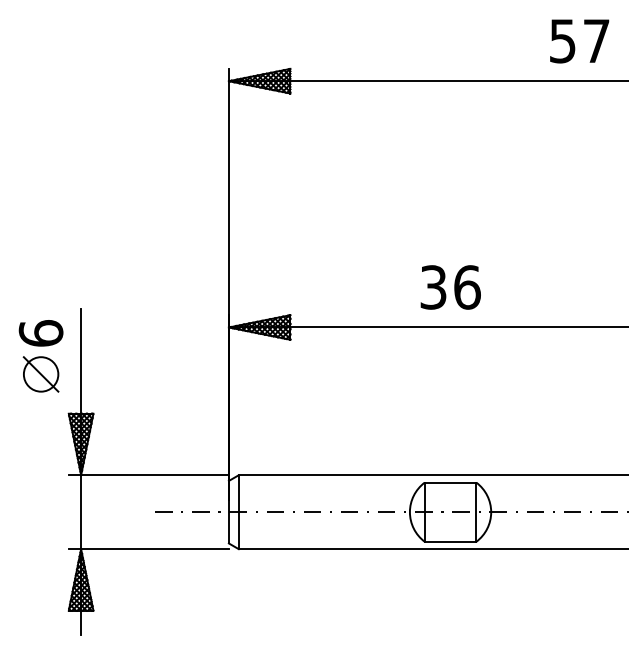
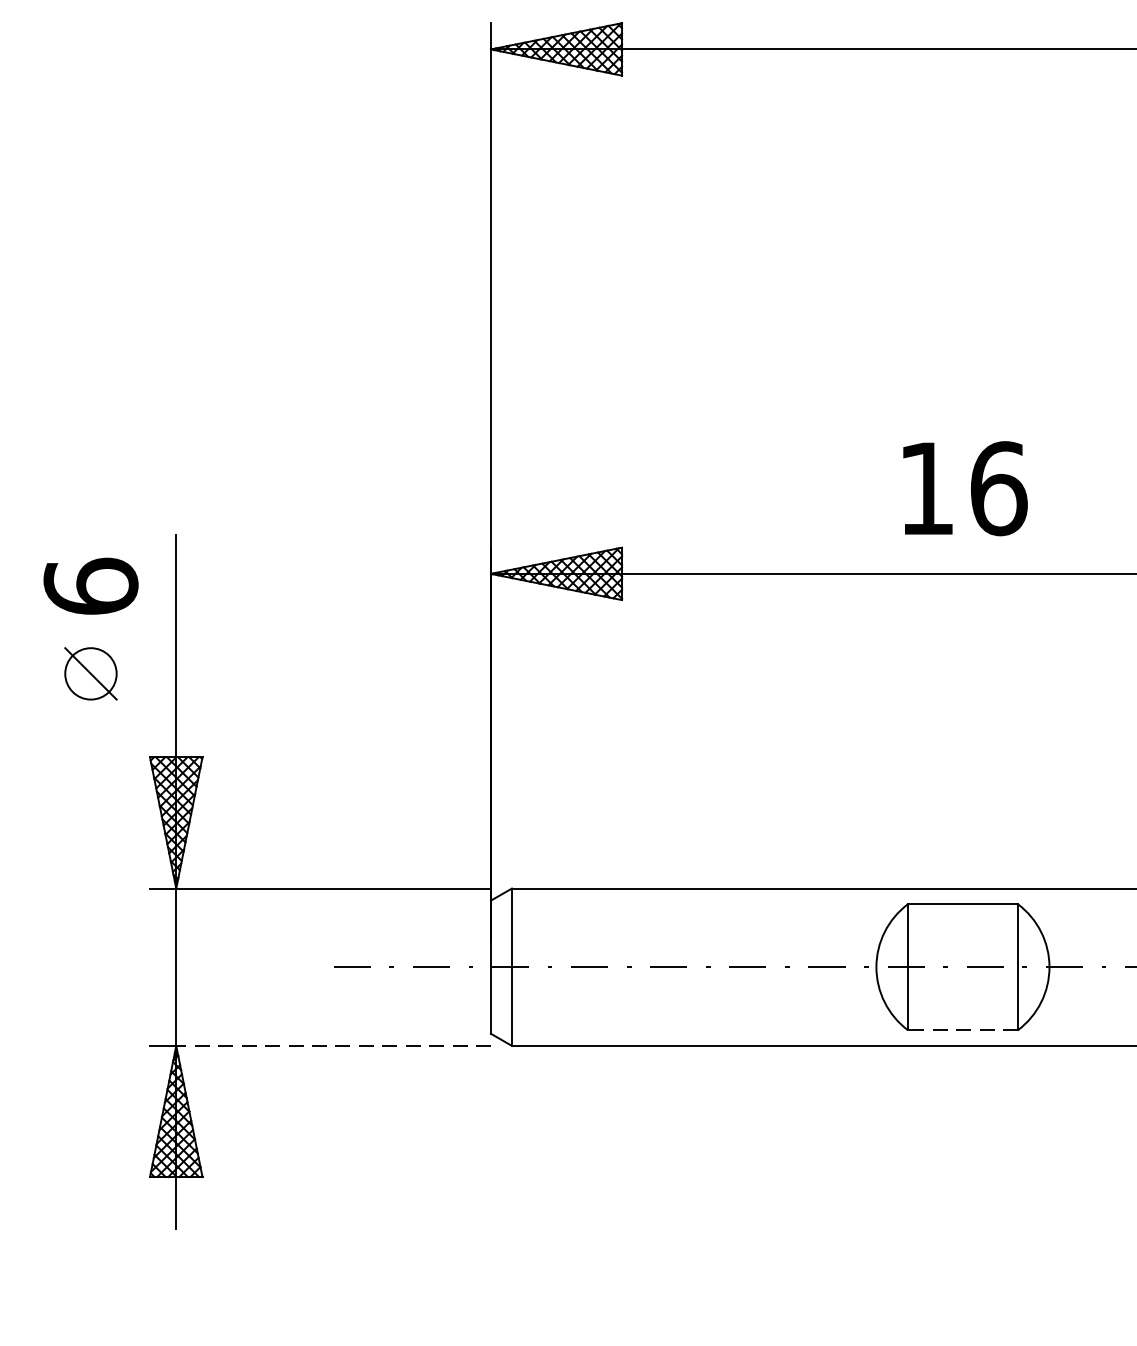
text: (433, 287) -> (926, 488), 36 -> 16
part: (40, 374) -> (89, 673), size x0.7
line: (450, 541) -> (962, 1029), solid -> dashed
line: (155, 549) -> (334, 1046), solid -> dashed

